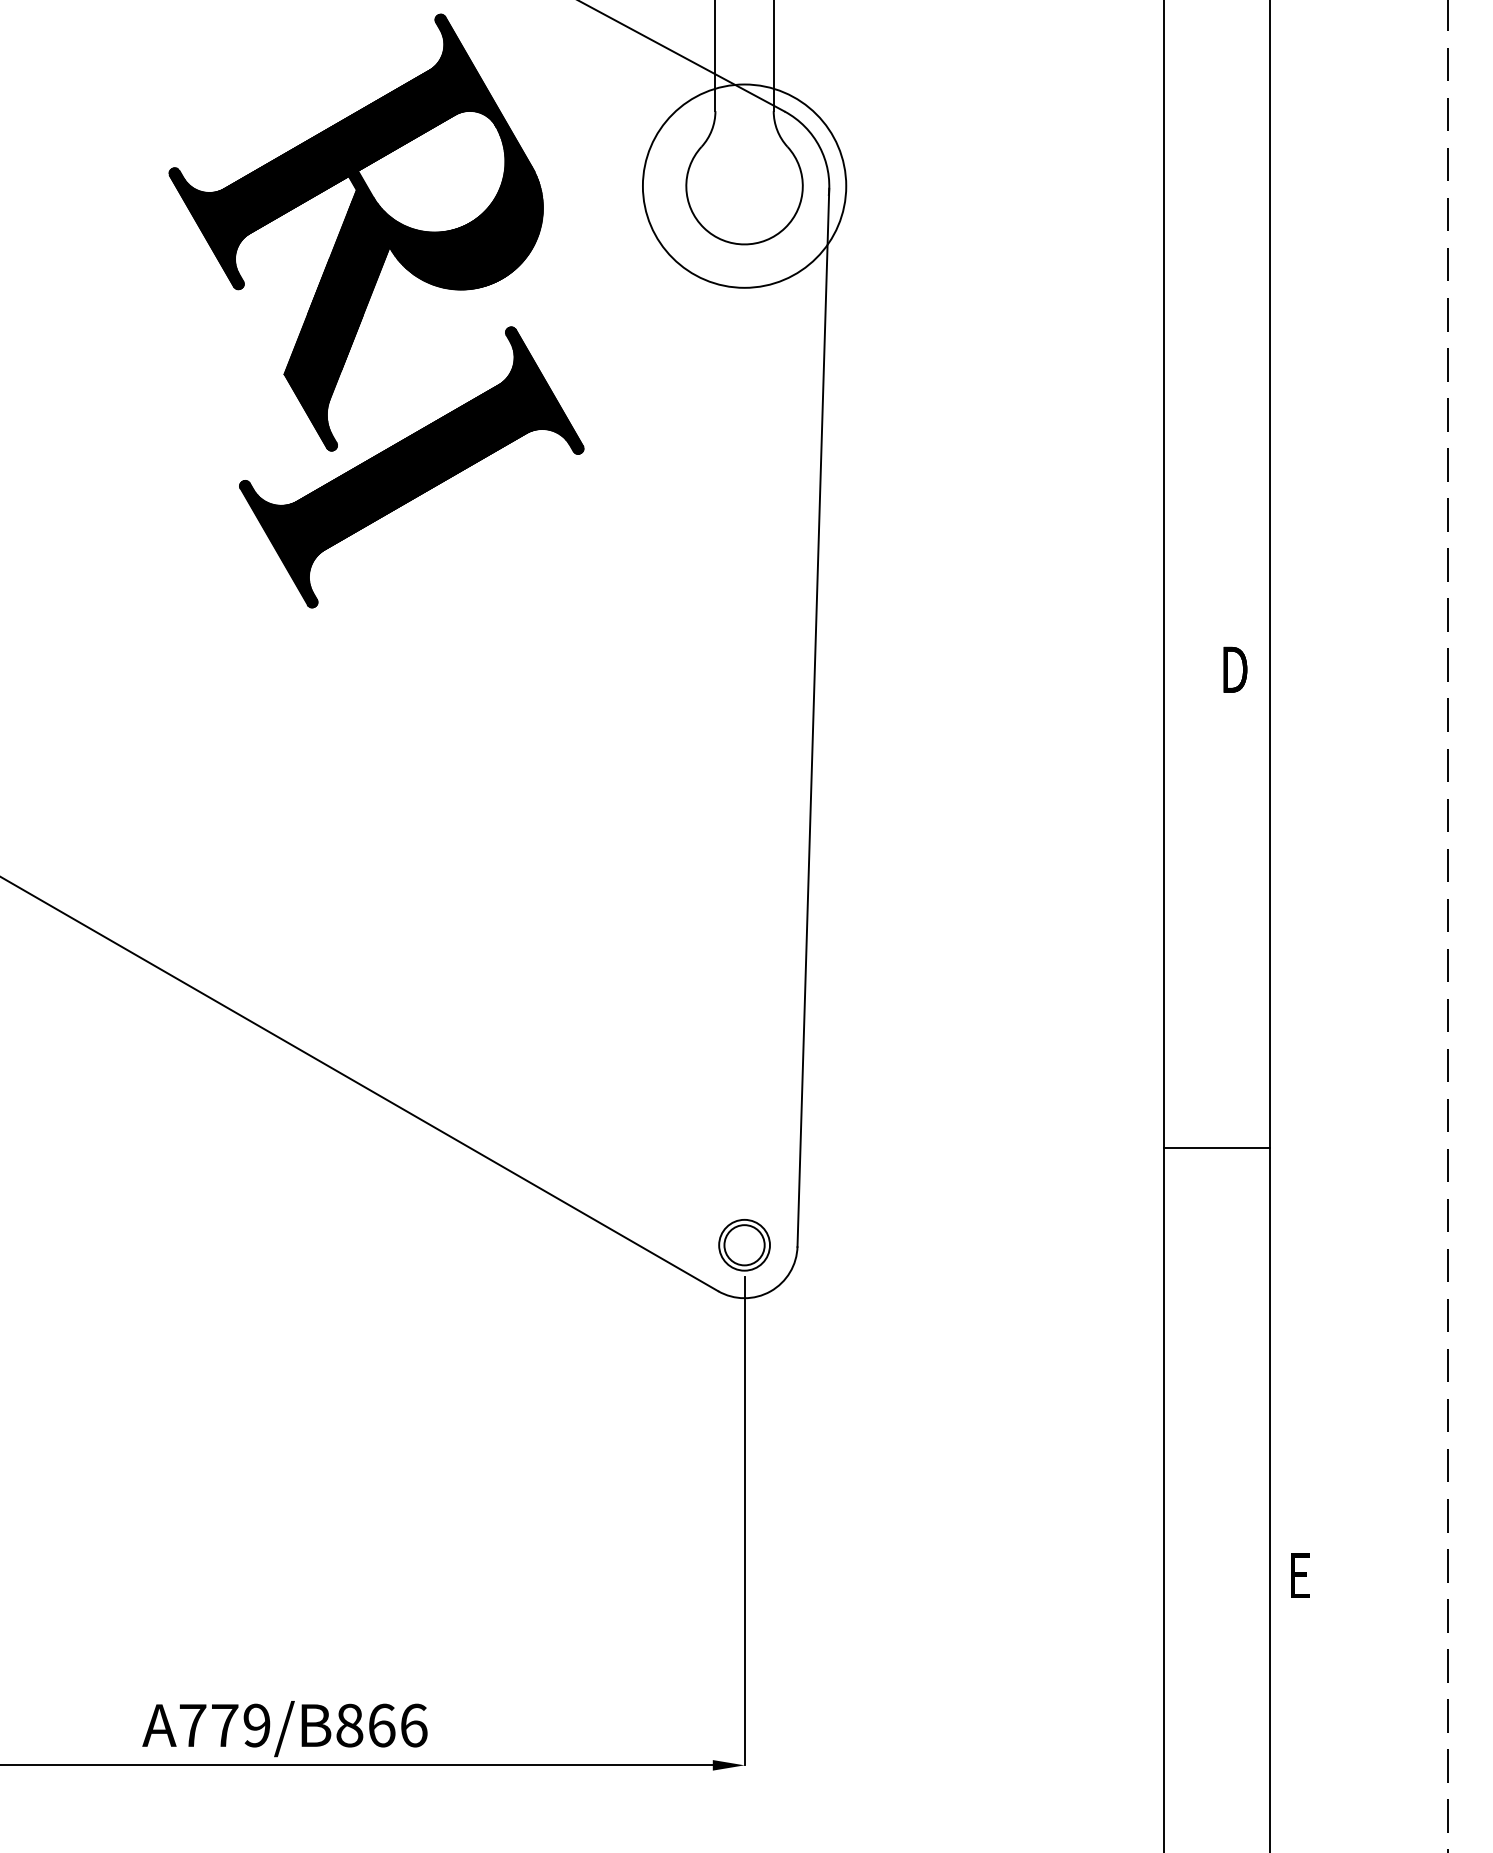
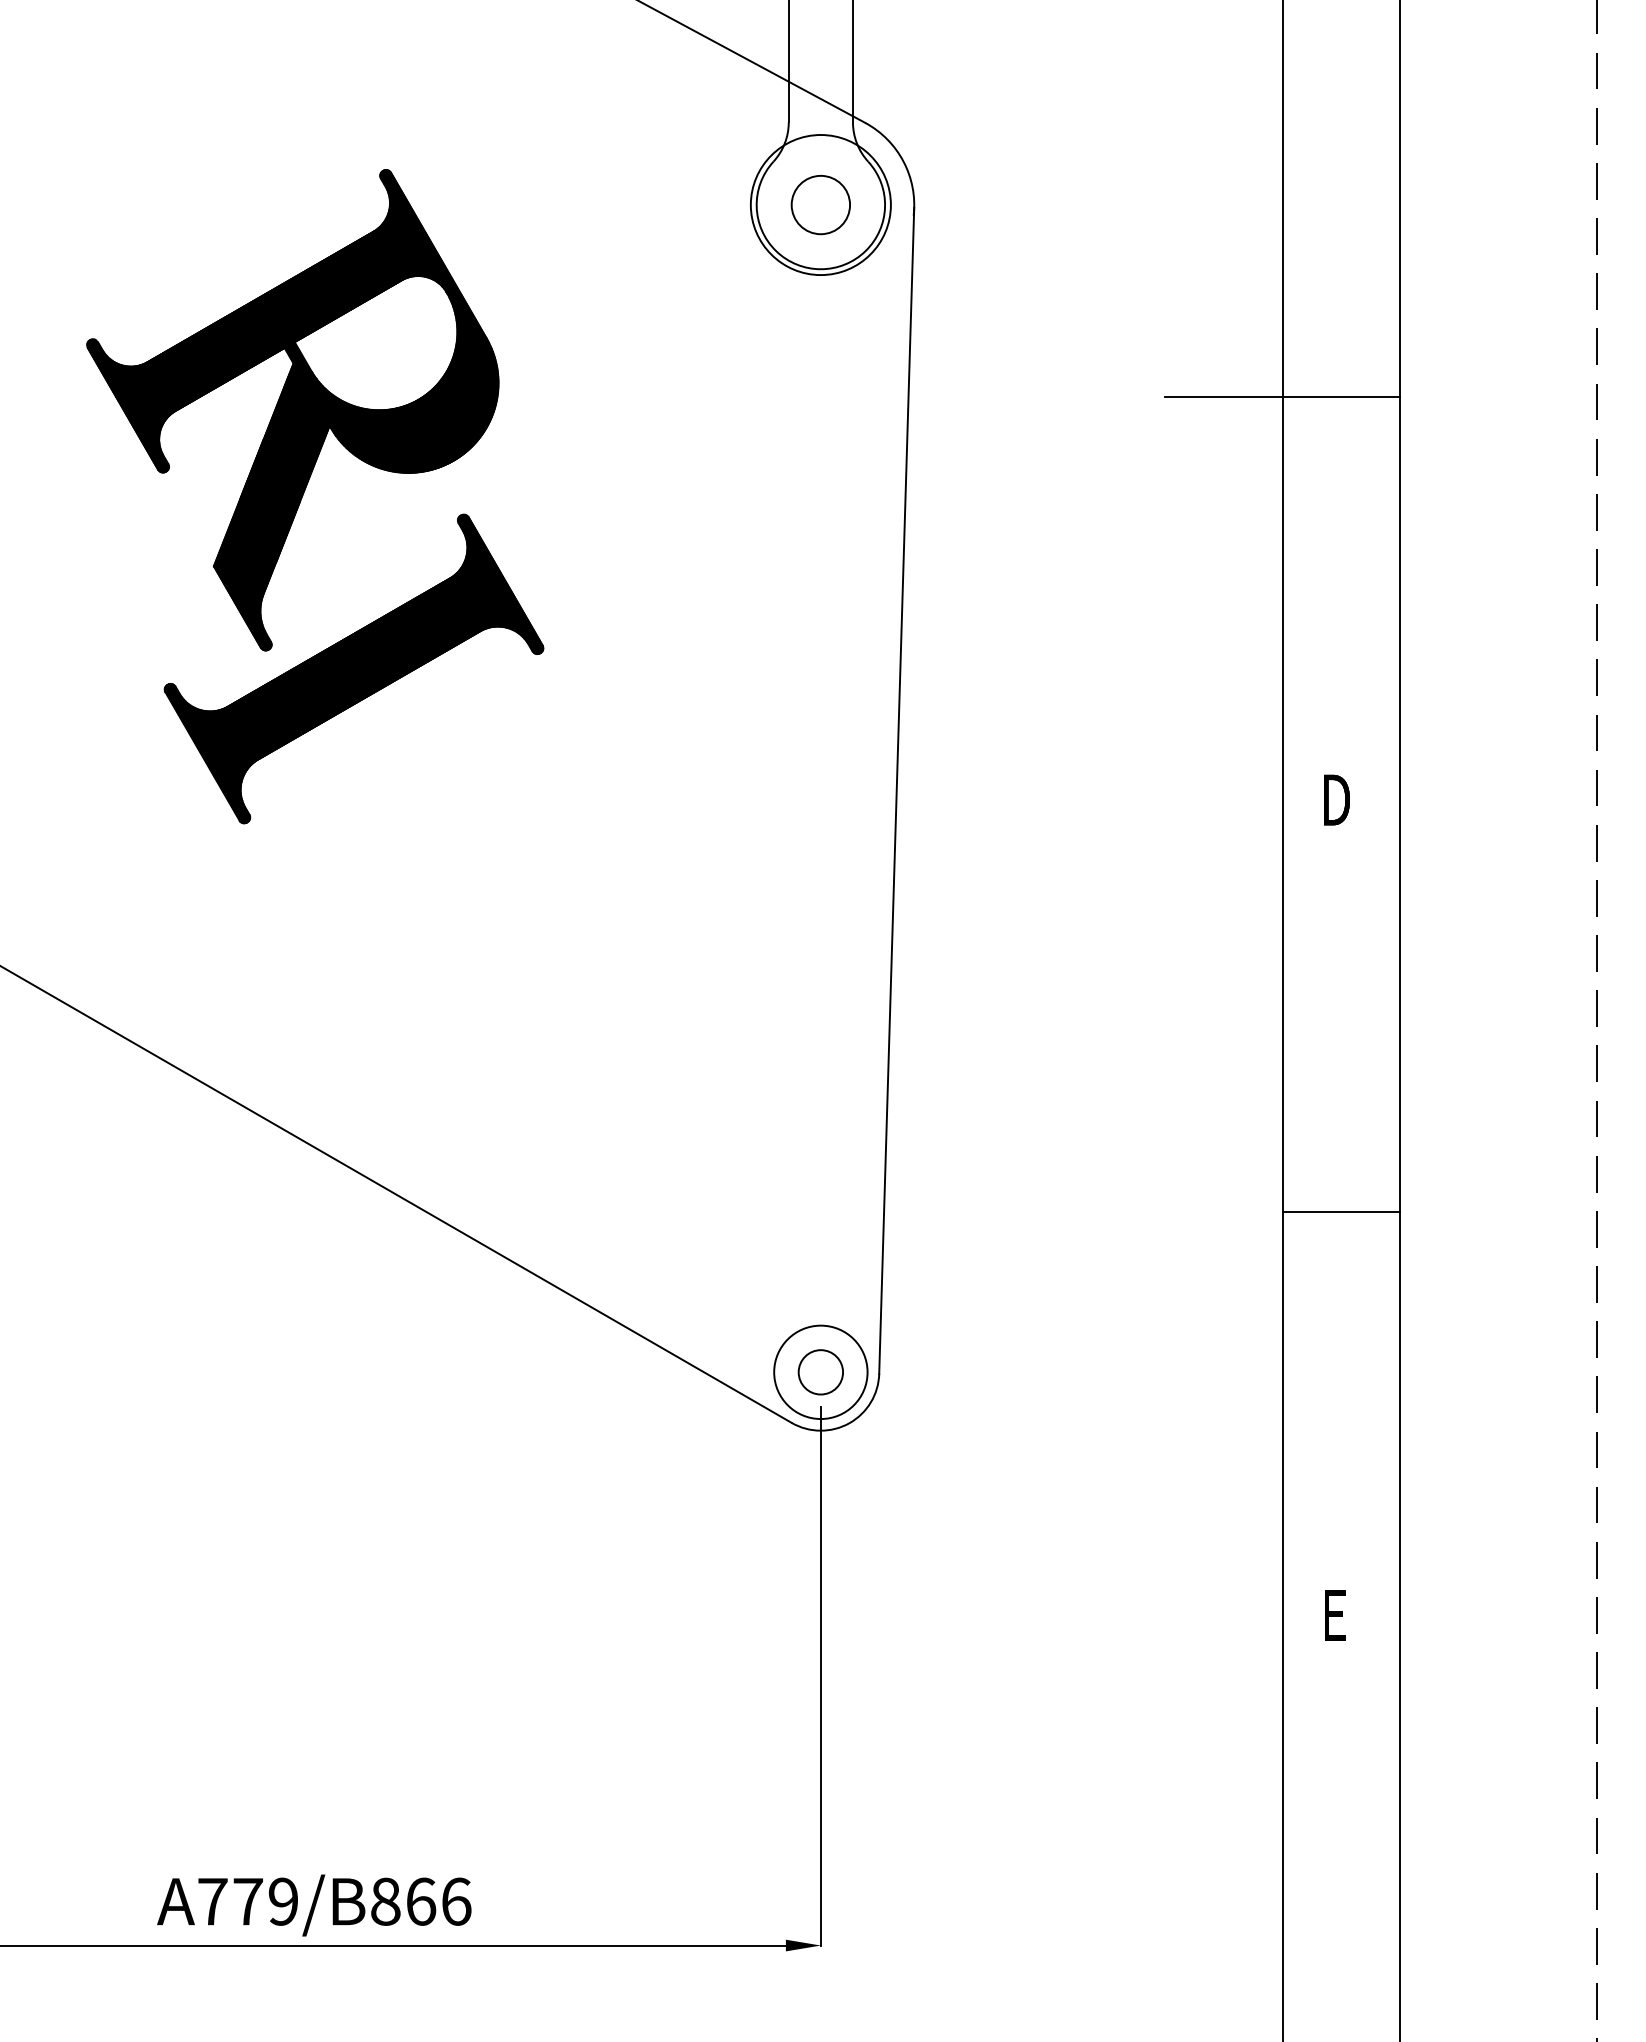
circle: (744, 186) -> (820, 205), added
circle: (744, 186) -> (820, 205), size x0.62
part: (366, 308) -> (304, 493), moved
line: (1163, 359) -> (1282, 396), added
text: (1235, 669) -> (1336, 799), moved
line: (1216, 1147) -> (1341, 1211), moved
circle: (744, 1245) -> (820, 1372), size x1.67
text: (1300, 1575) -> (1335, 1615), moved

